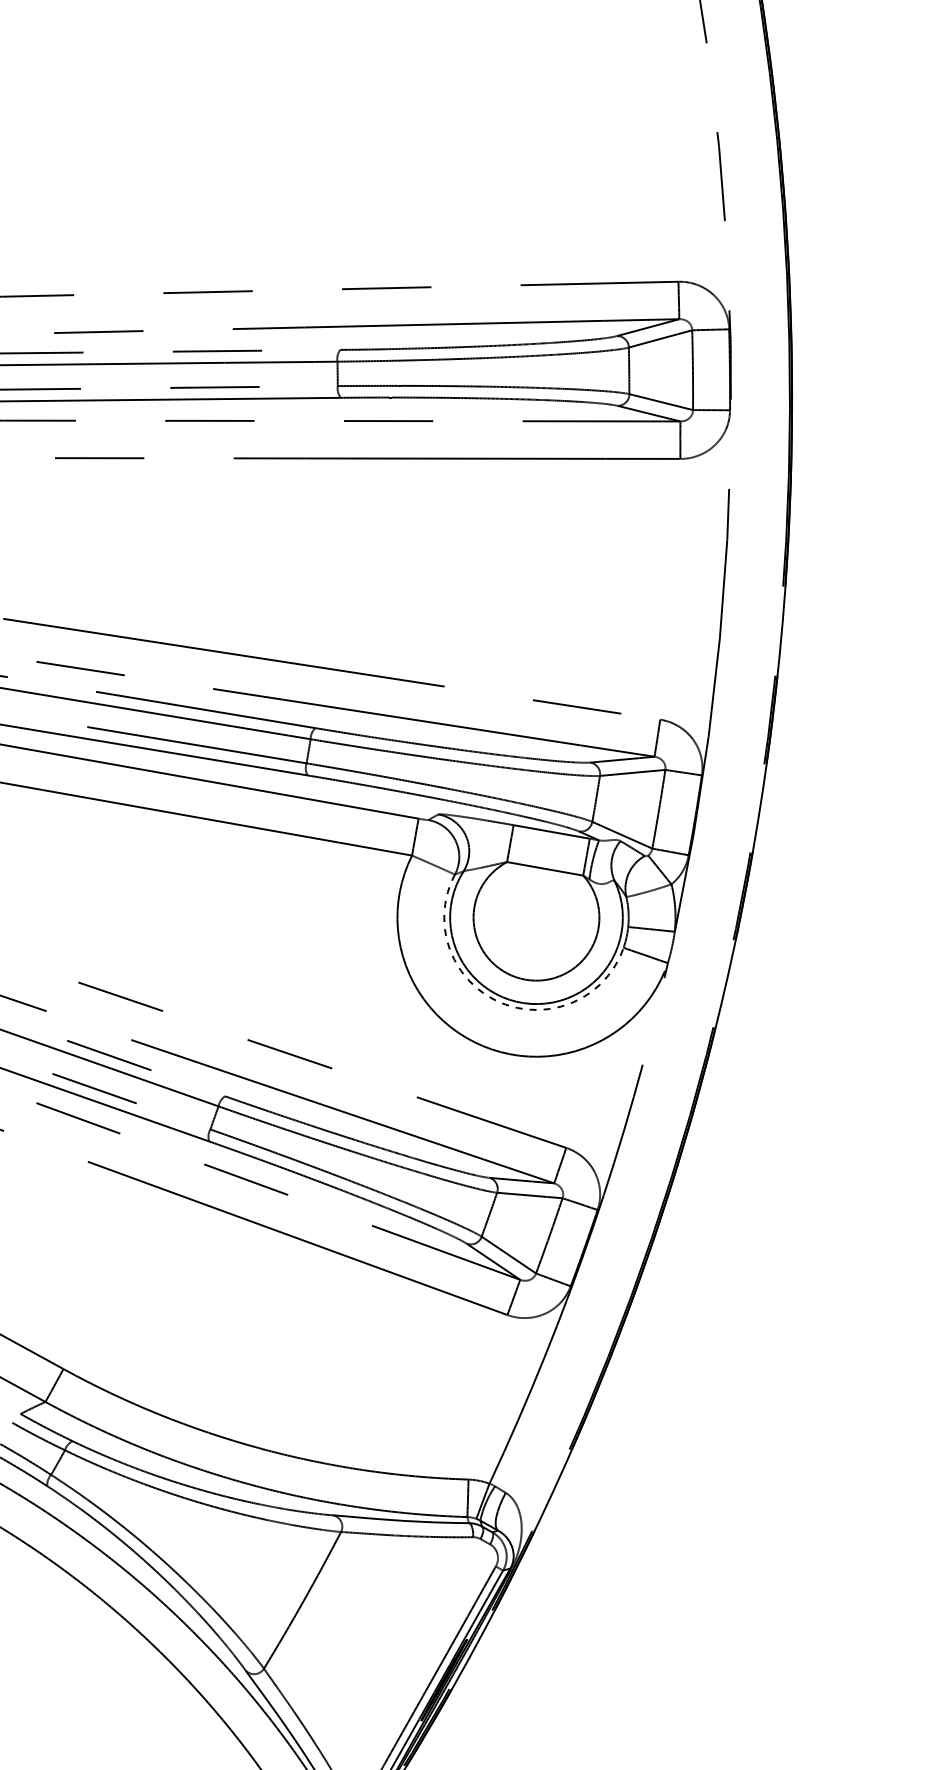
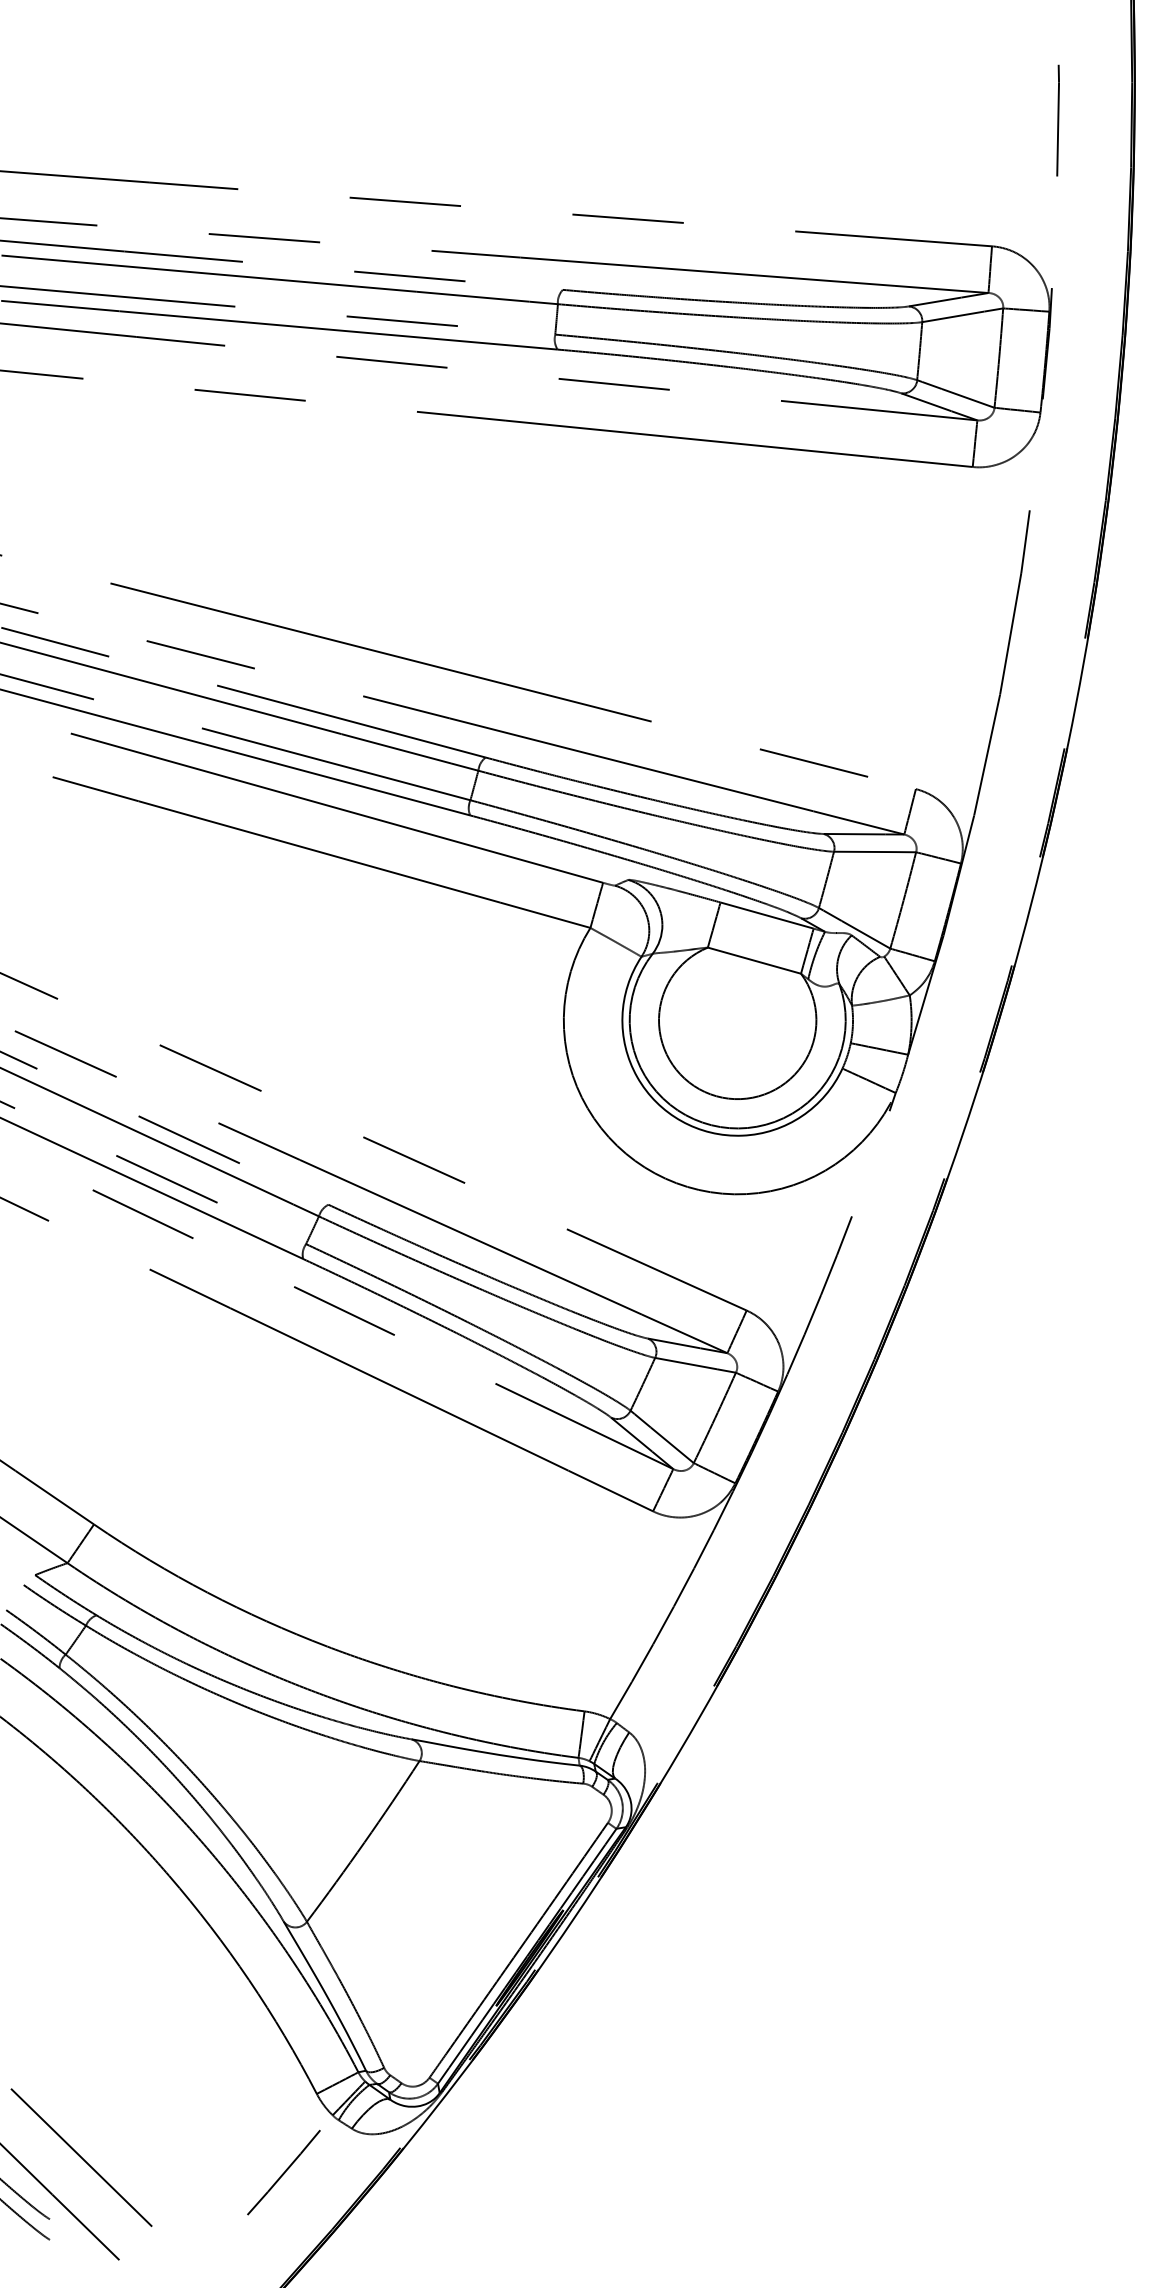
arc: (499, 1002) -> (681, 1121), dashed -> solid

